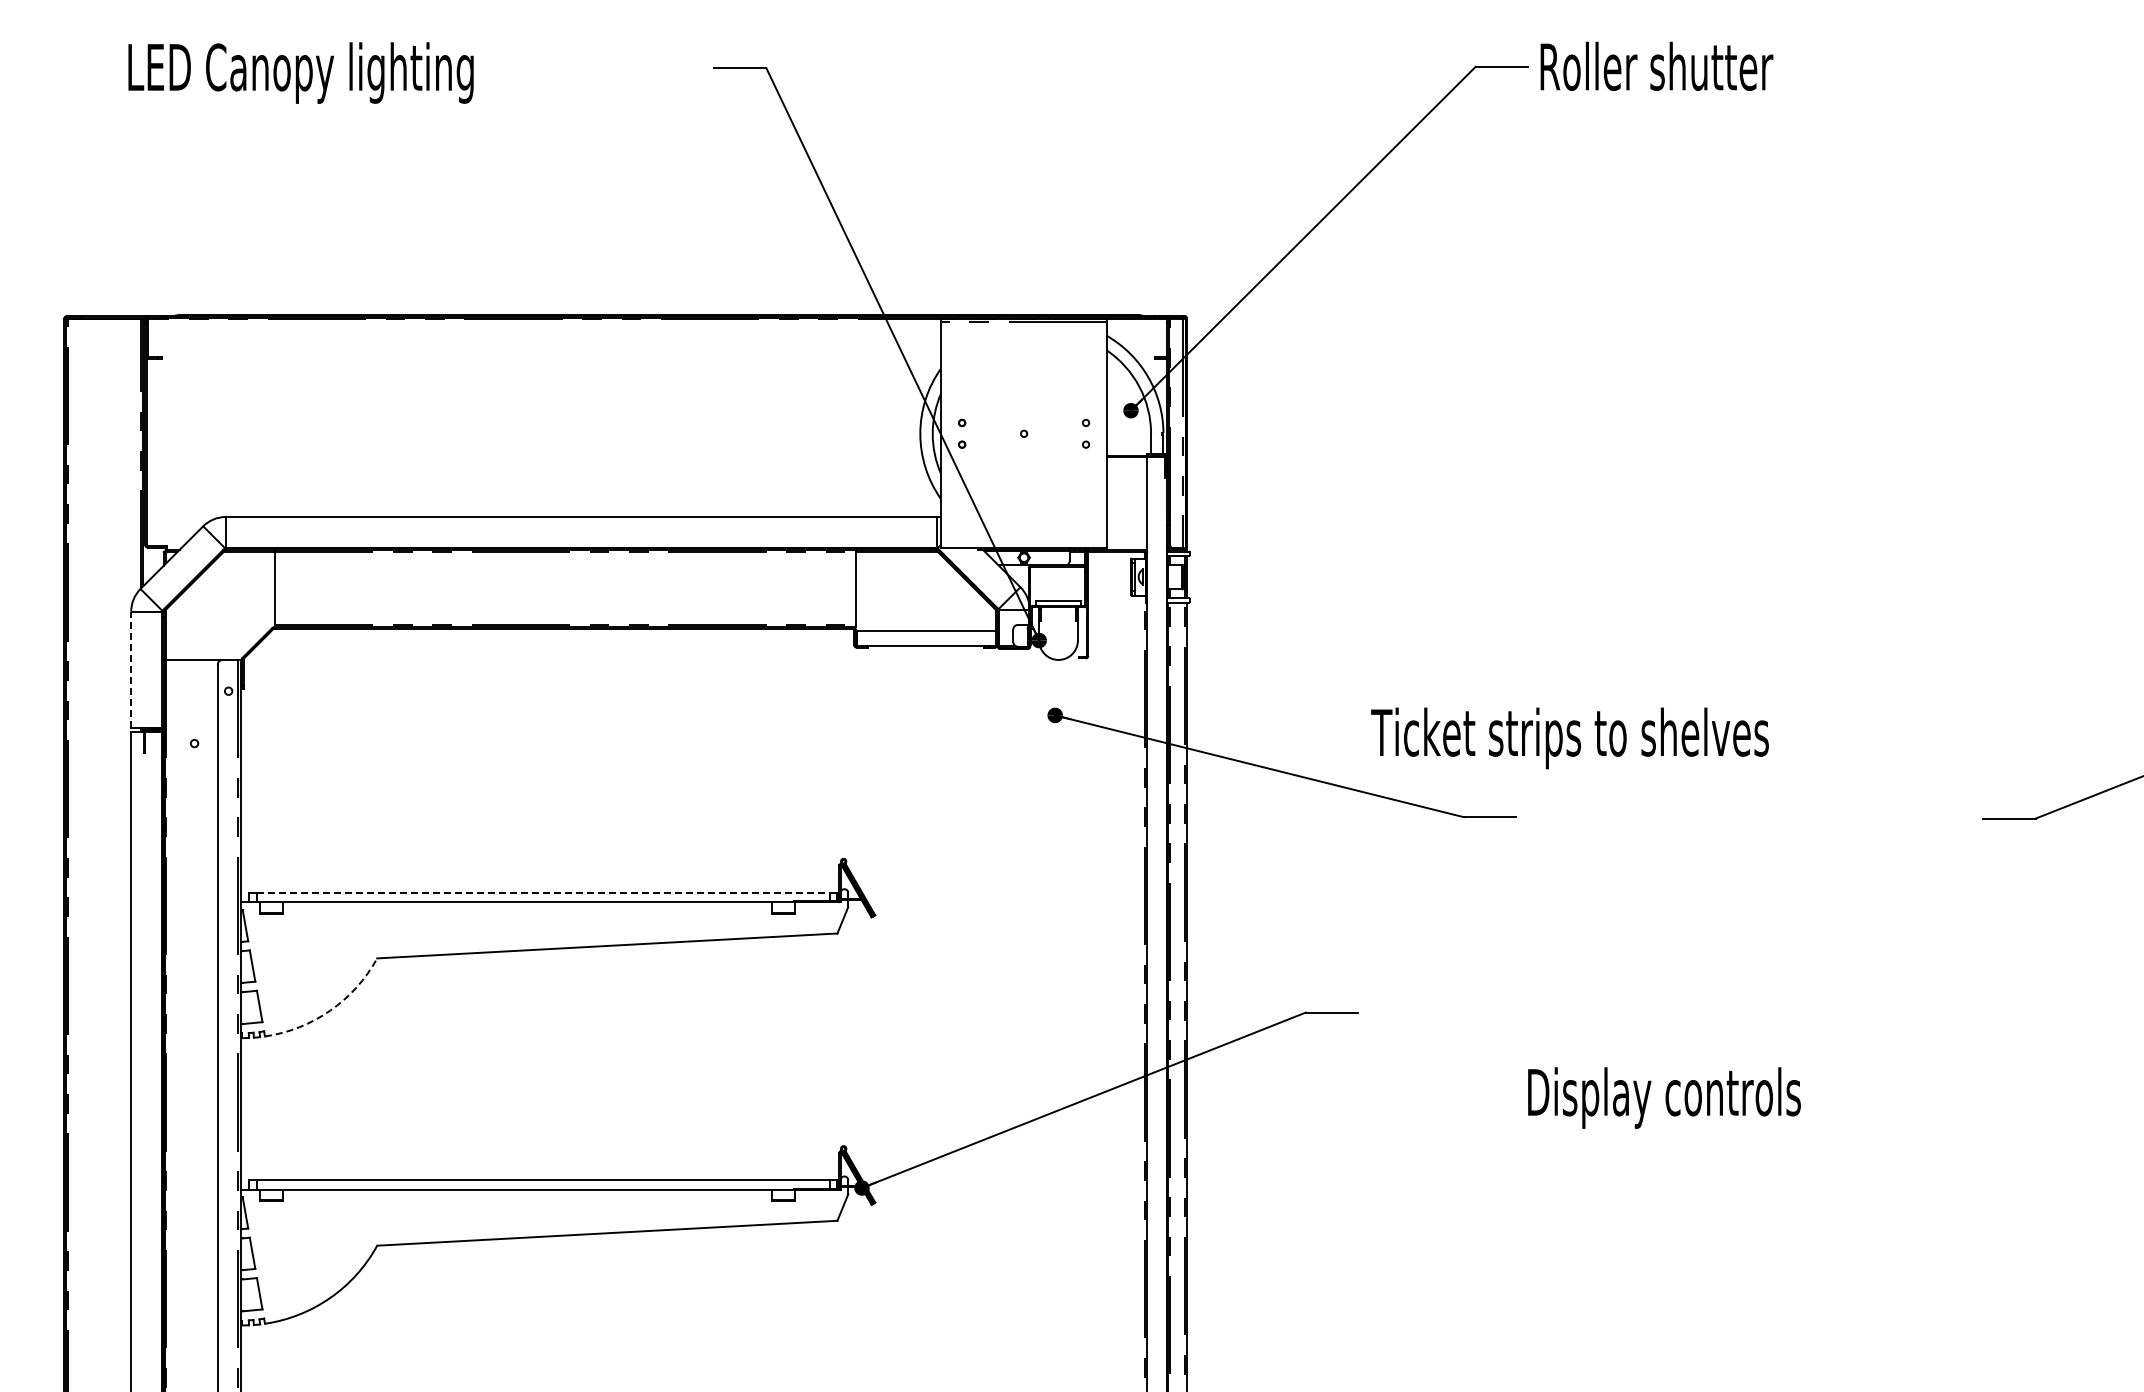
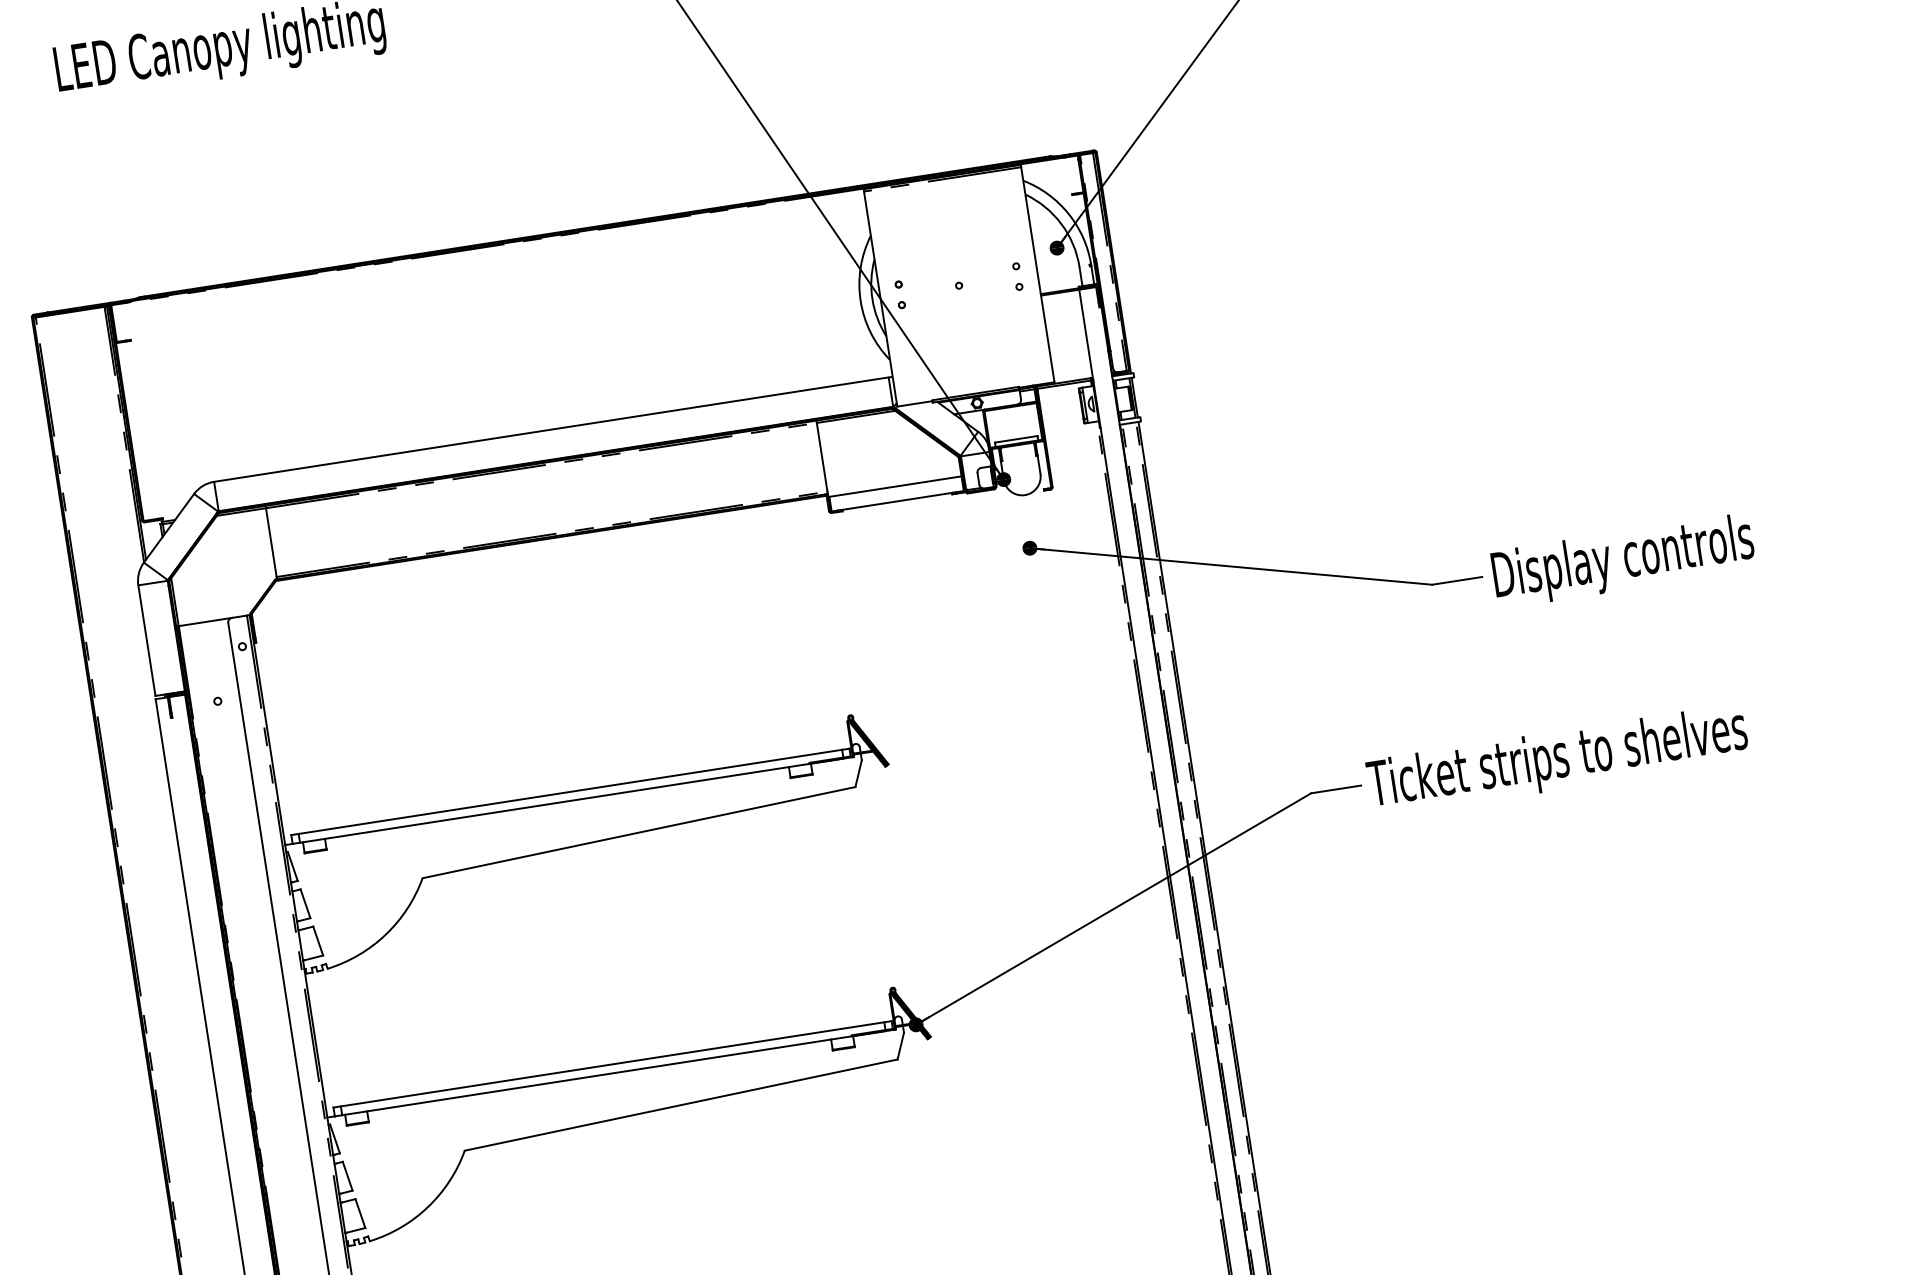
line: (131, 669) -> (147, 640), dashed -> solid
text: (1569, 738) -> (1557, 760), moved
line: (543, 893) -> (570, 792), dashed -> solid
arc: (330, 1010) -> (385, 934), dashed -> solid
text: (1664, 1097) -> (1623, 560), moved

